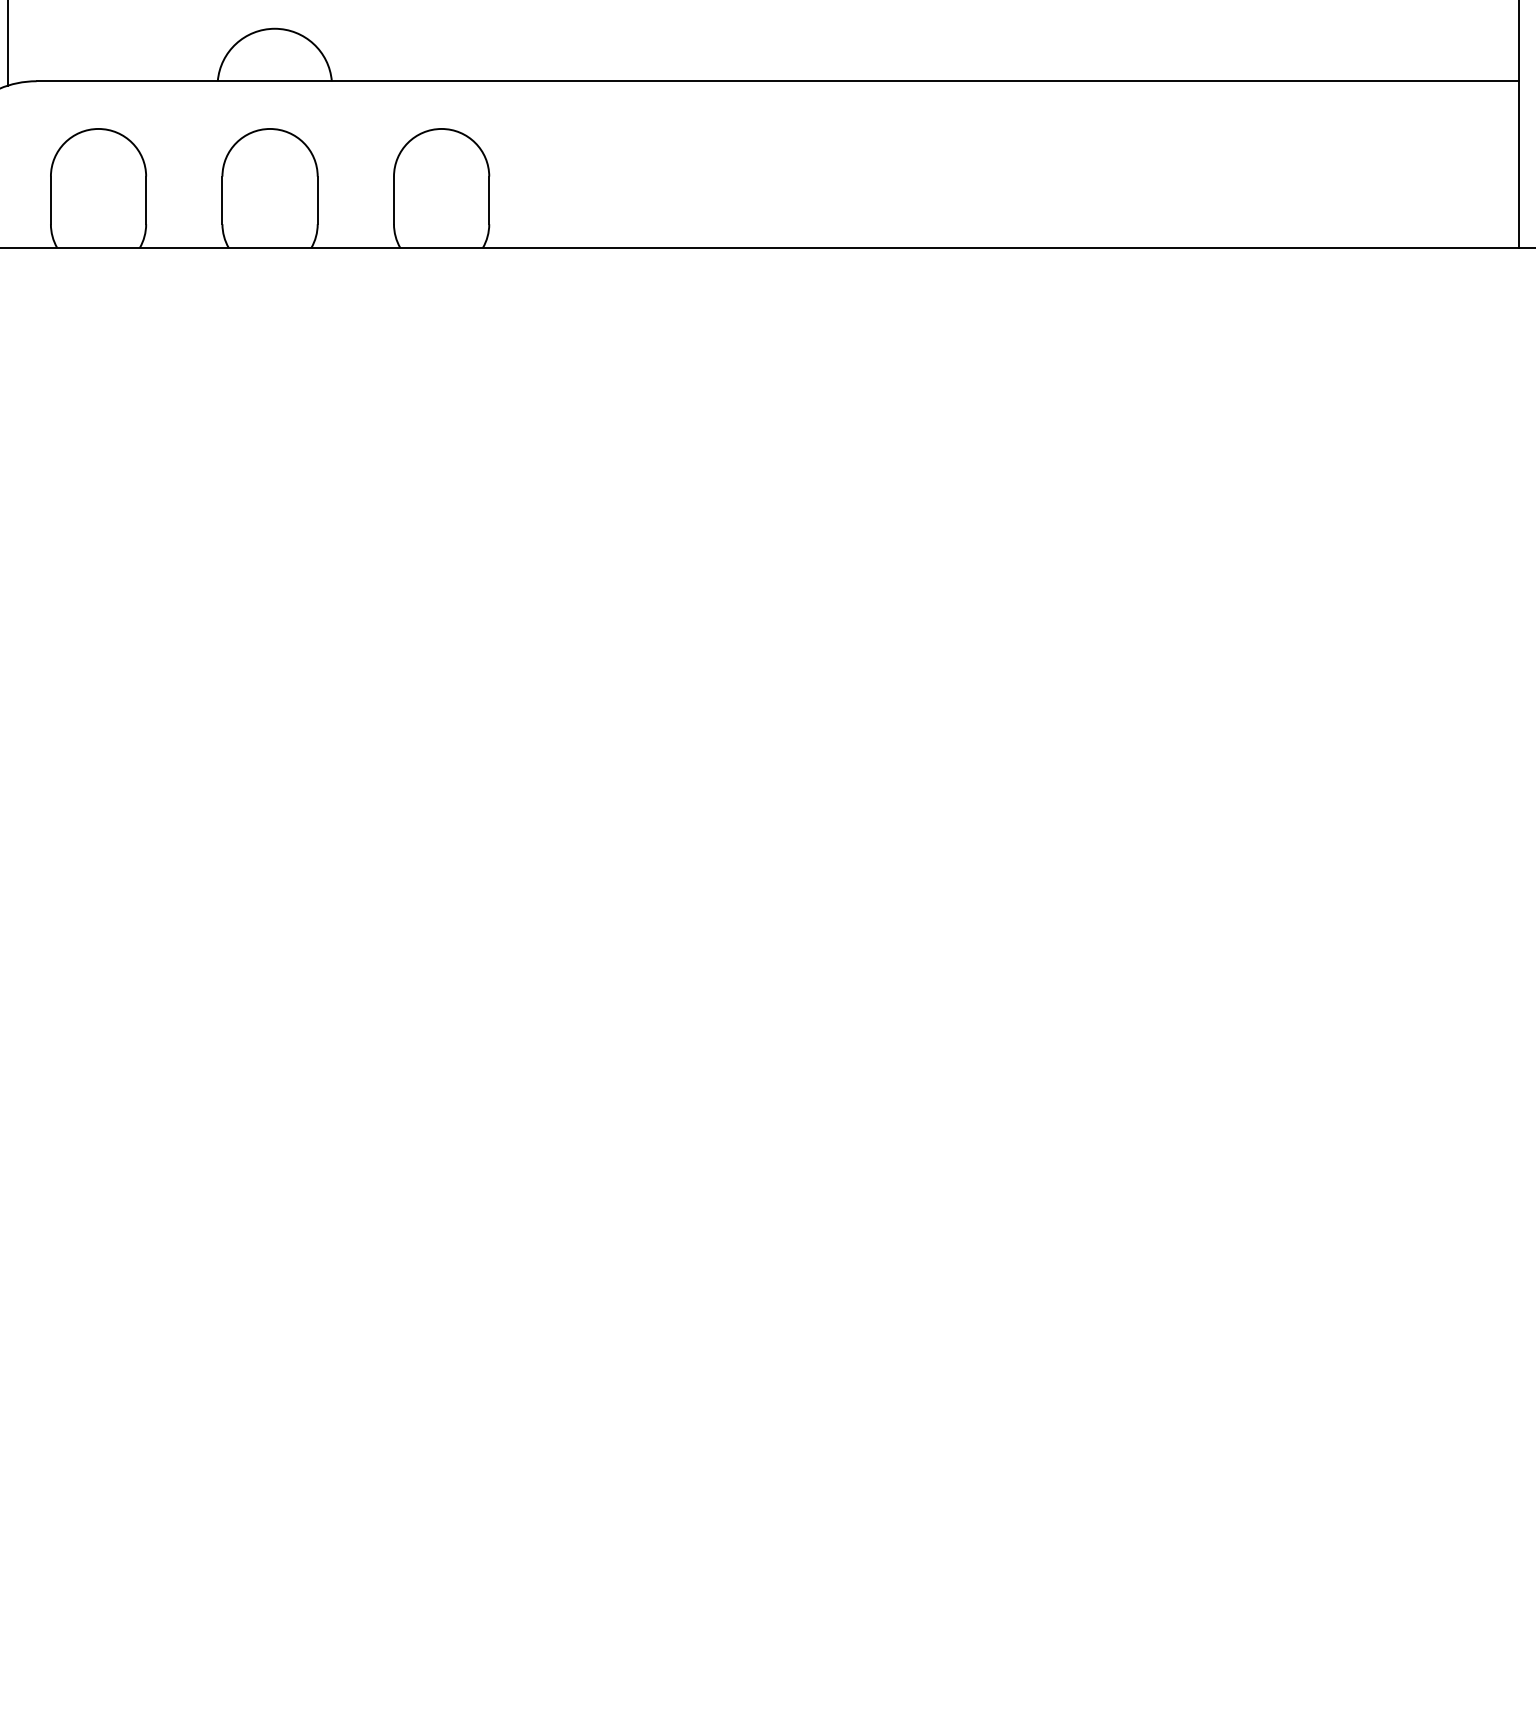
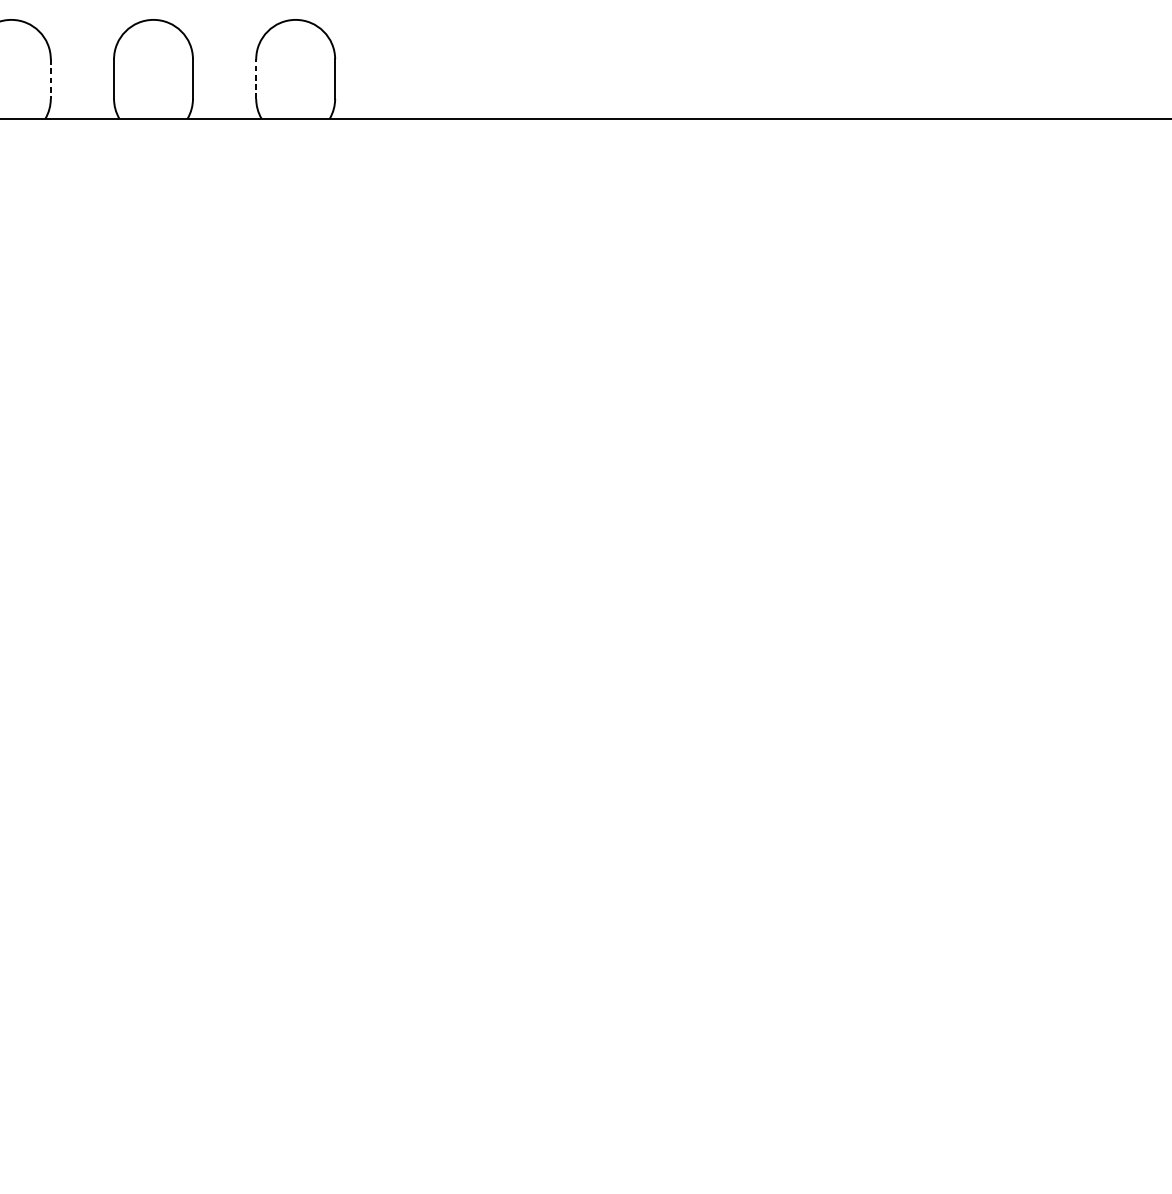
line: (146, 200) -> (51, 79), solid -> dashed
line: (394, 200) -> (256, 79), solid -> dashed

